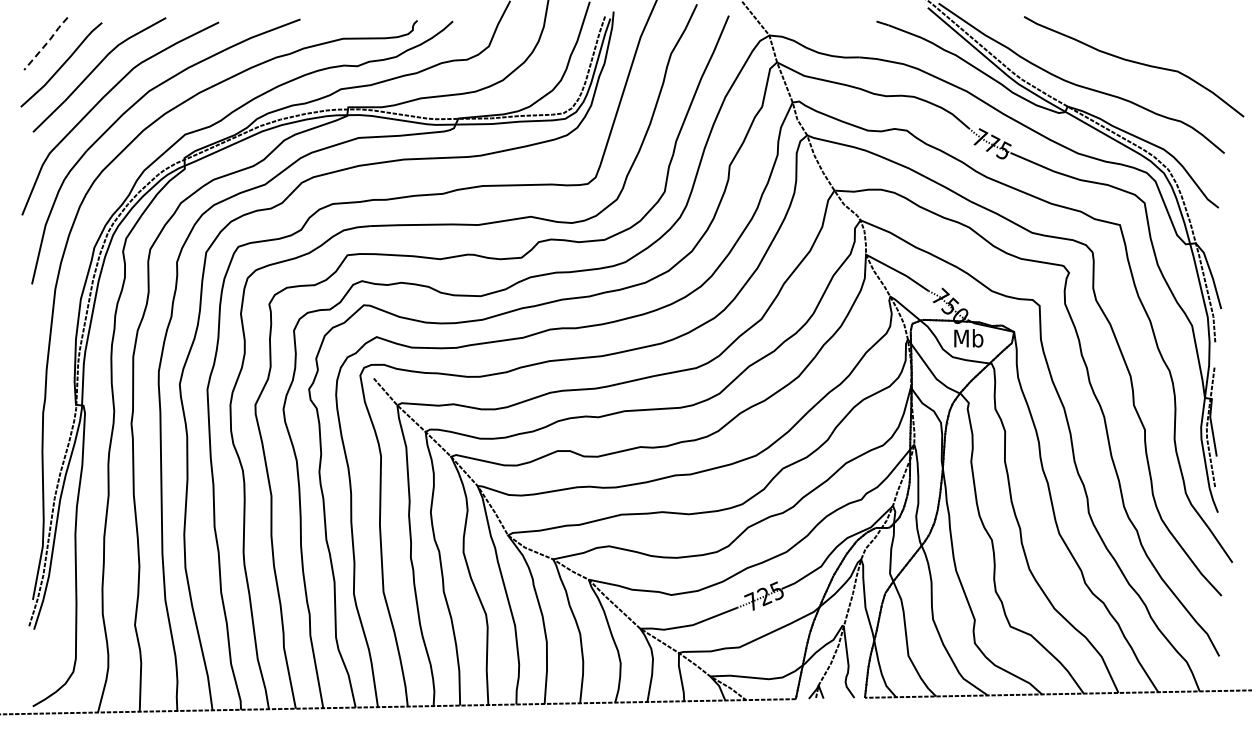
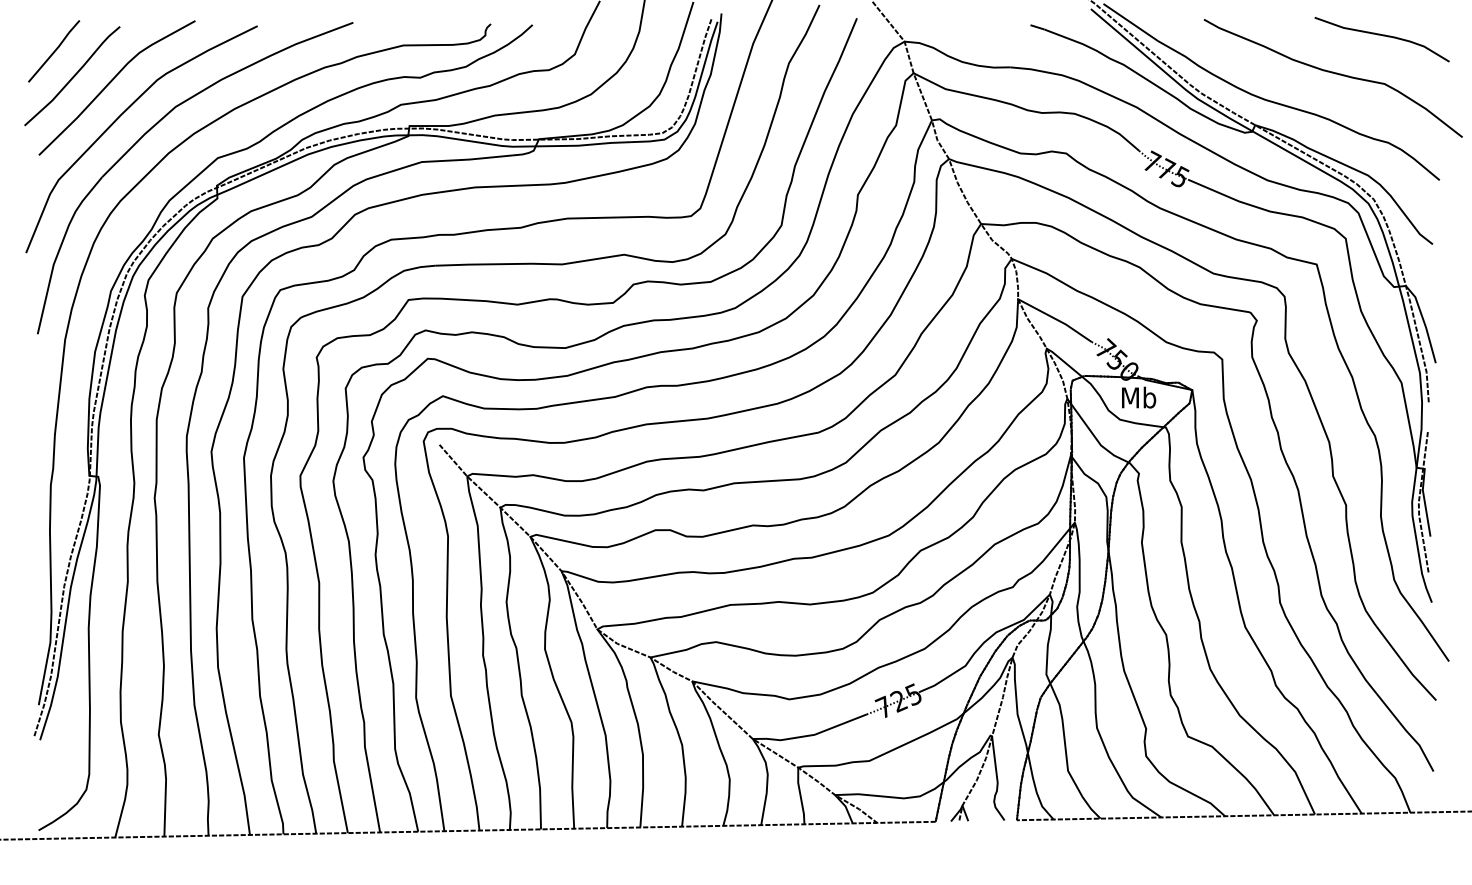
curve: (1177, 31) -> (1384, 36), added
line: (46, 43) -> (54, 51), dashed -> solid

